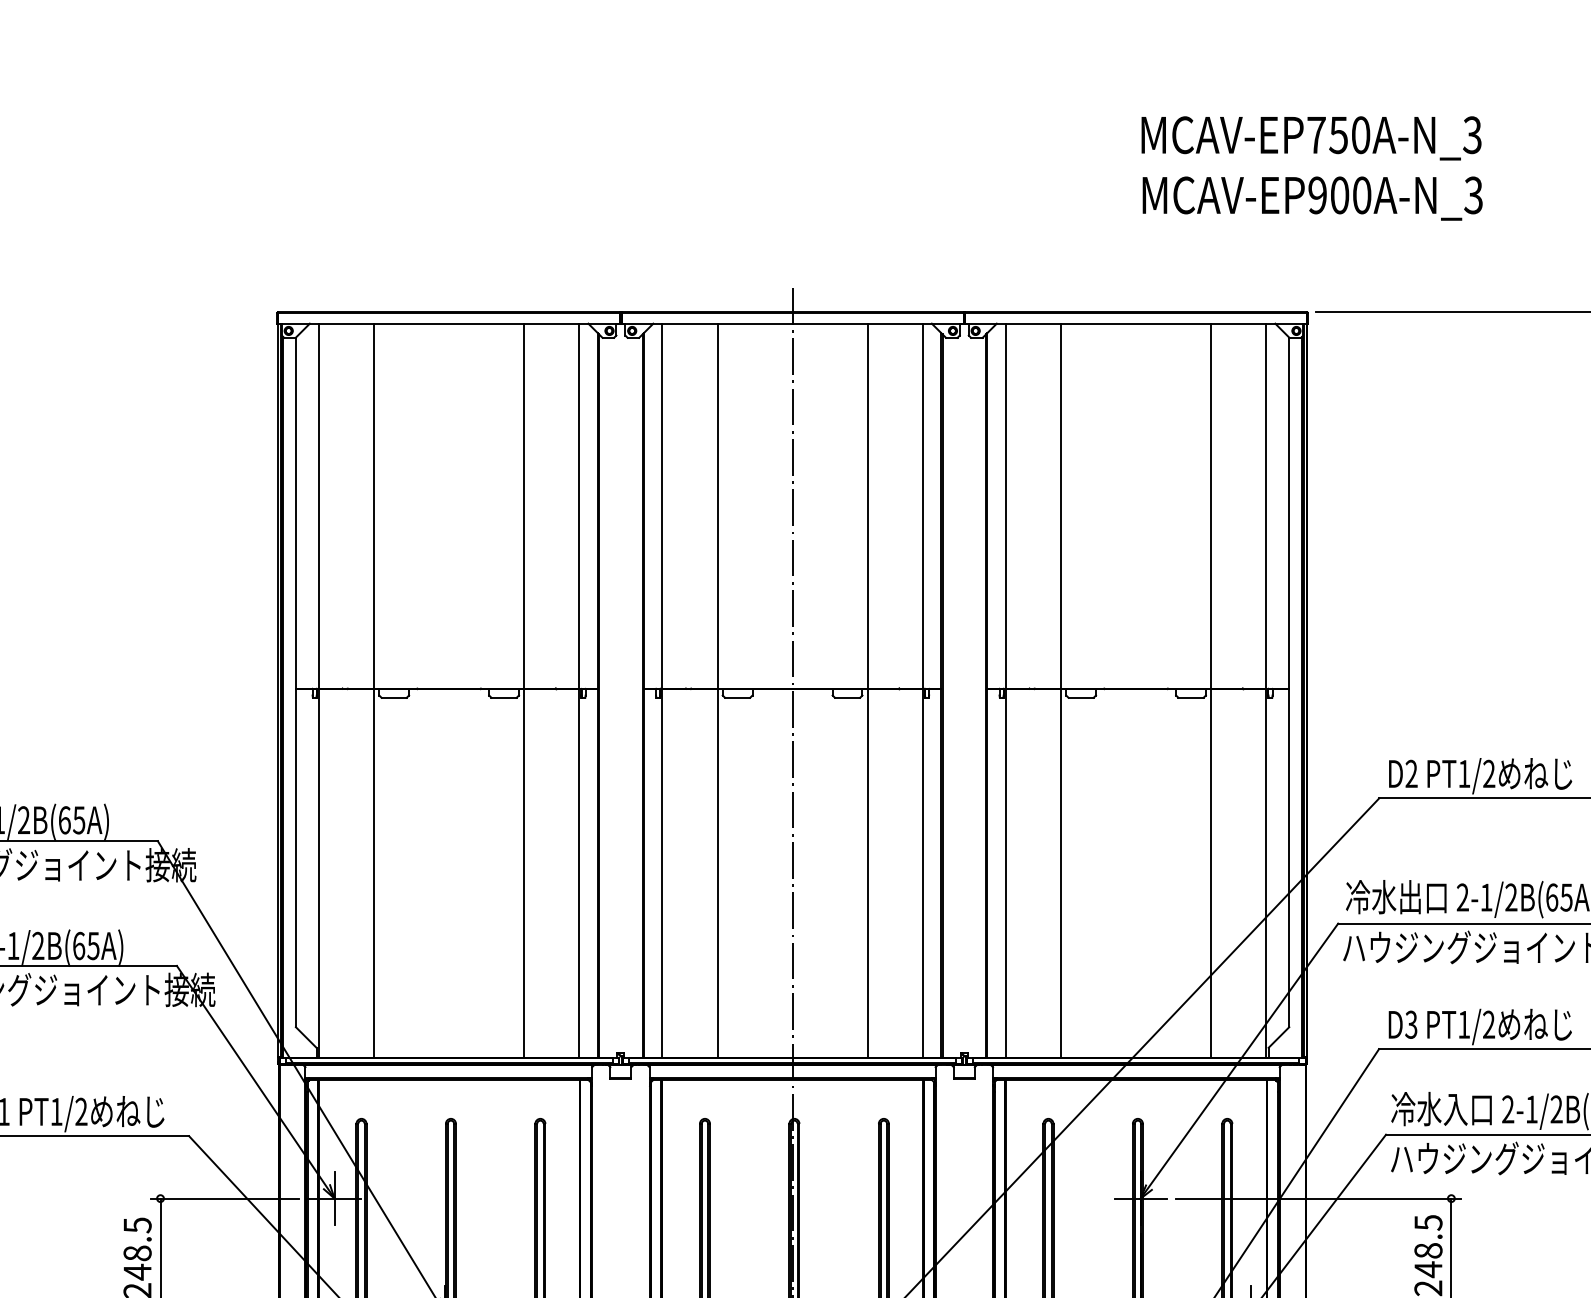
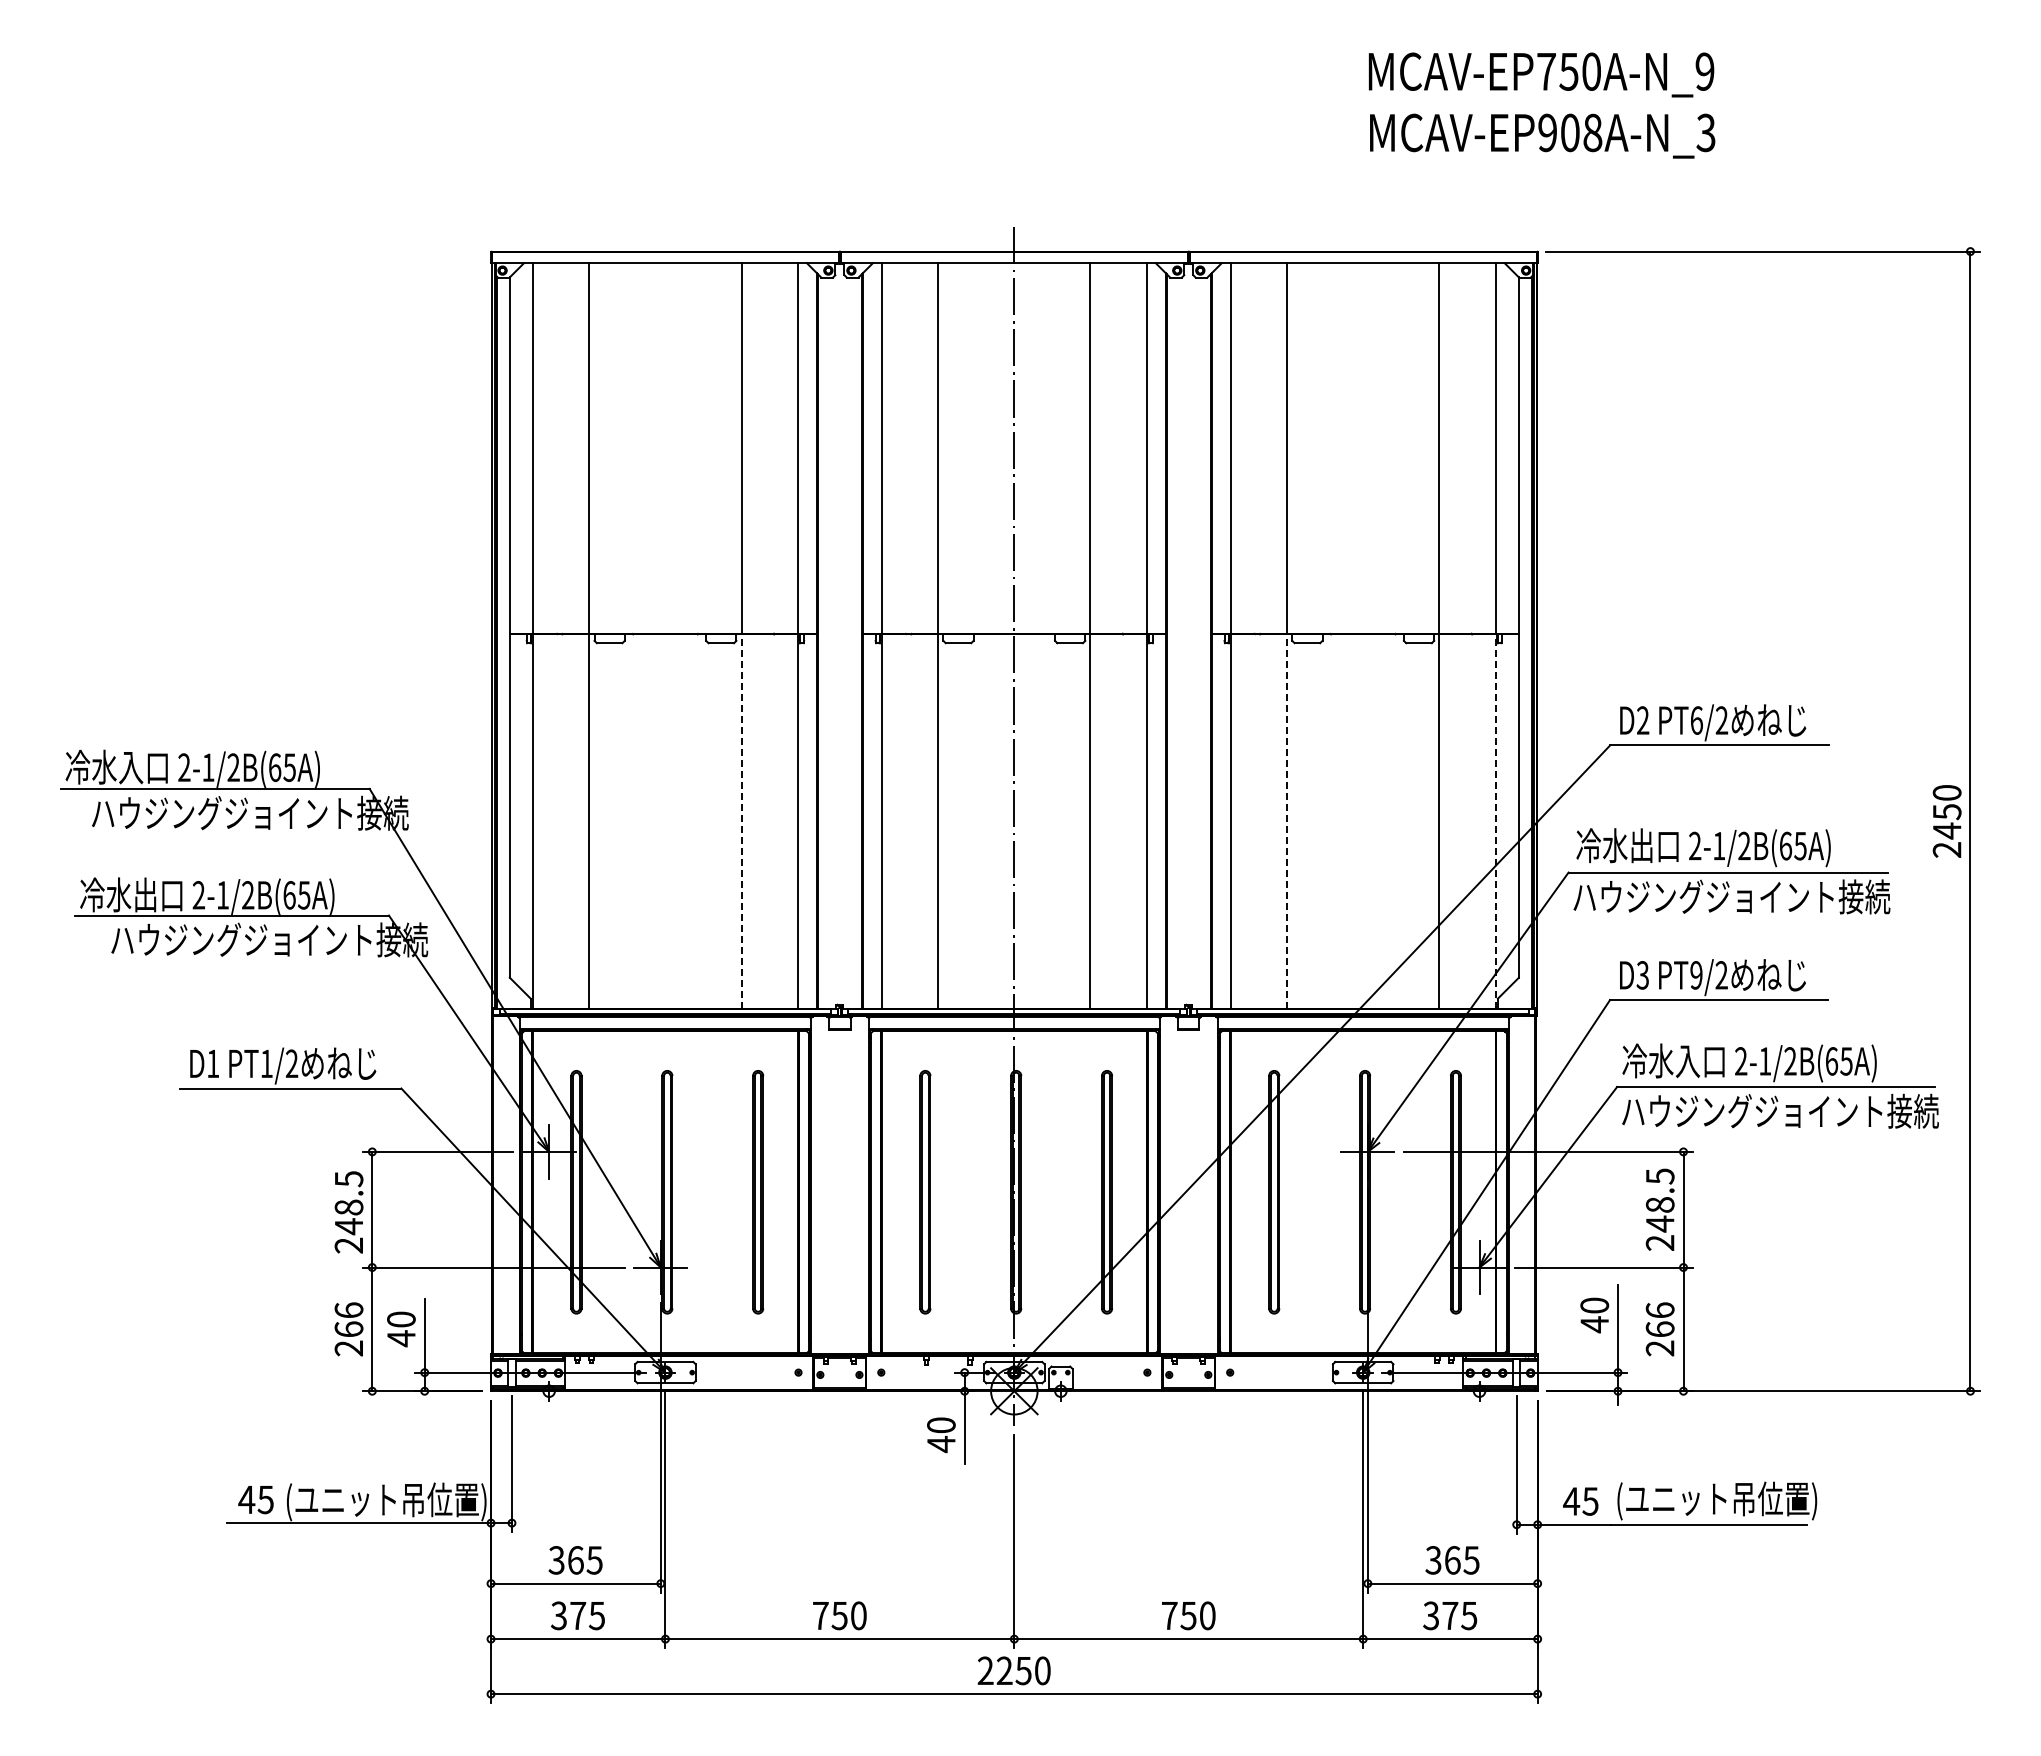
text: (1472, 134) -> (1704, 71), MCAV-EP750A-N_3 -> MCAV-EP750A-N_9
text: (1361, 195) -> (1592, 132), MCAV-EP900A-N_3 -> MCAV-EP908A-N_3
text: (1464, 773) -> (1696, 720), PT1/2 -> PT6/2
line: (523, 873) -> (741, 821), solid -> dashed
line: (1061, 873) -> (1287, 821), solid -> dashed
line: (1266, 873) -> (1495, 821), solid -> dashed
text: (1464, 1024) -> (1696, 975), PT1/2 -> PT9/2

